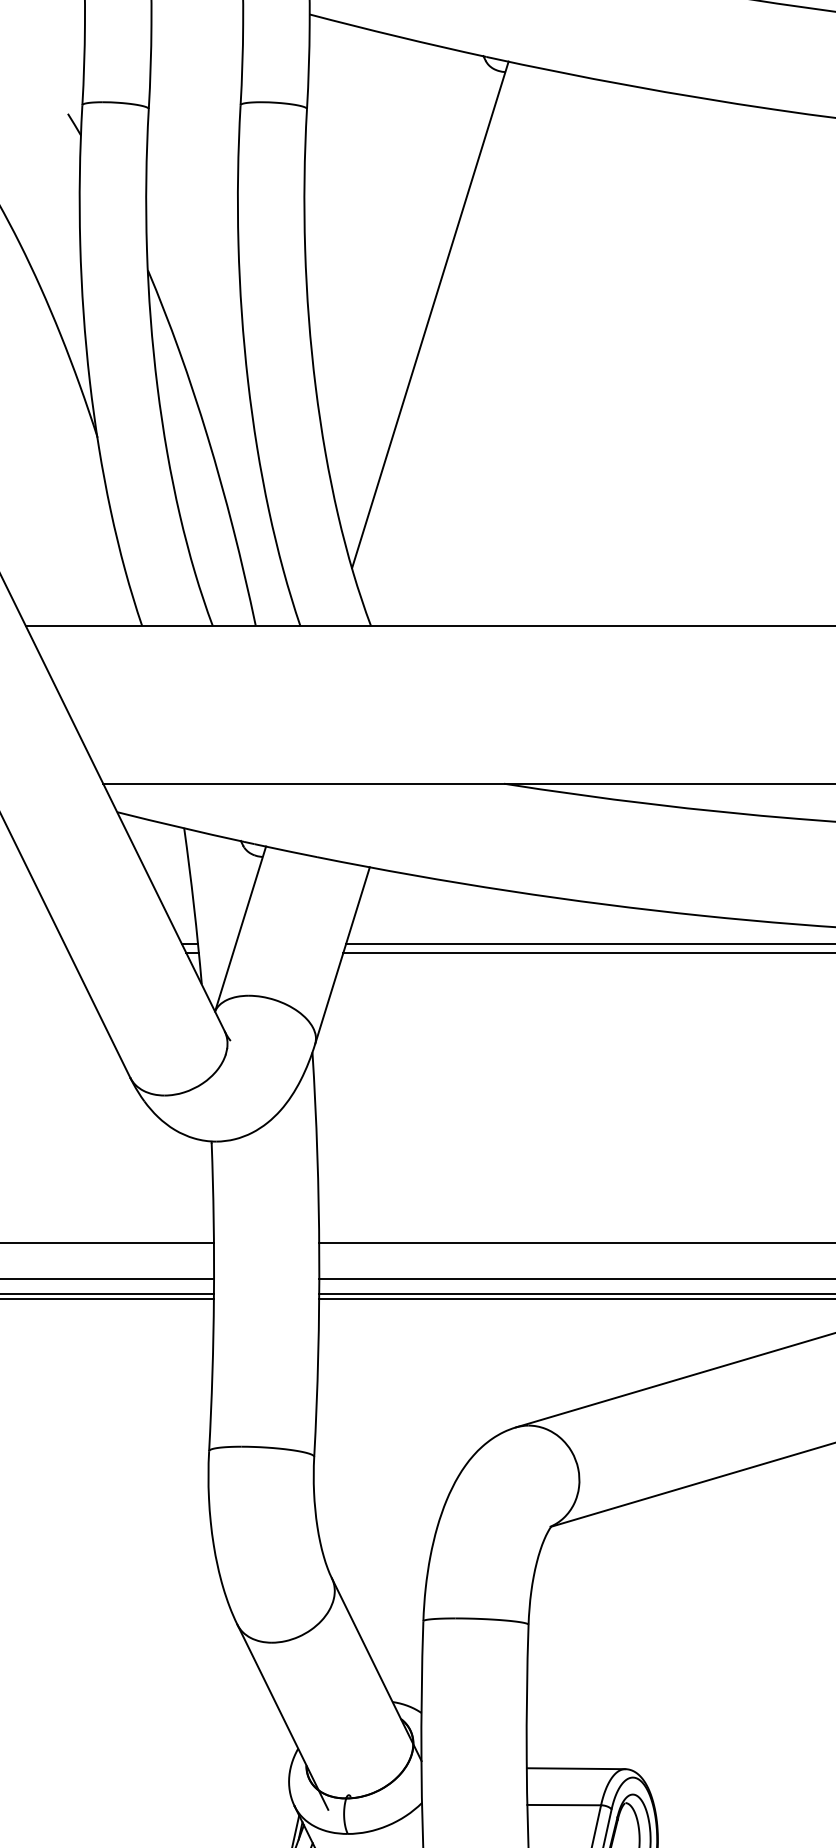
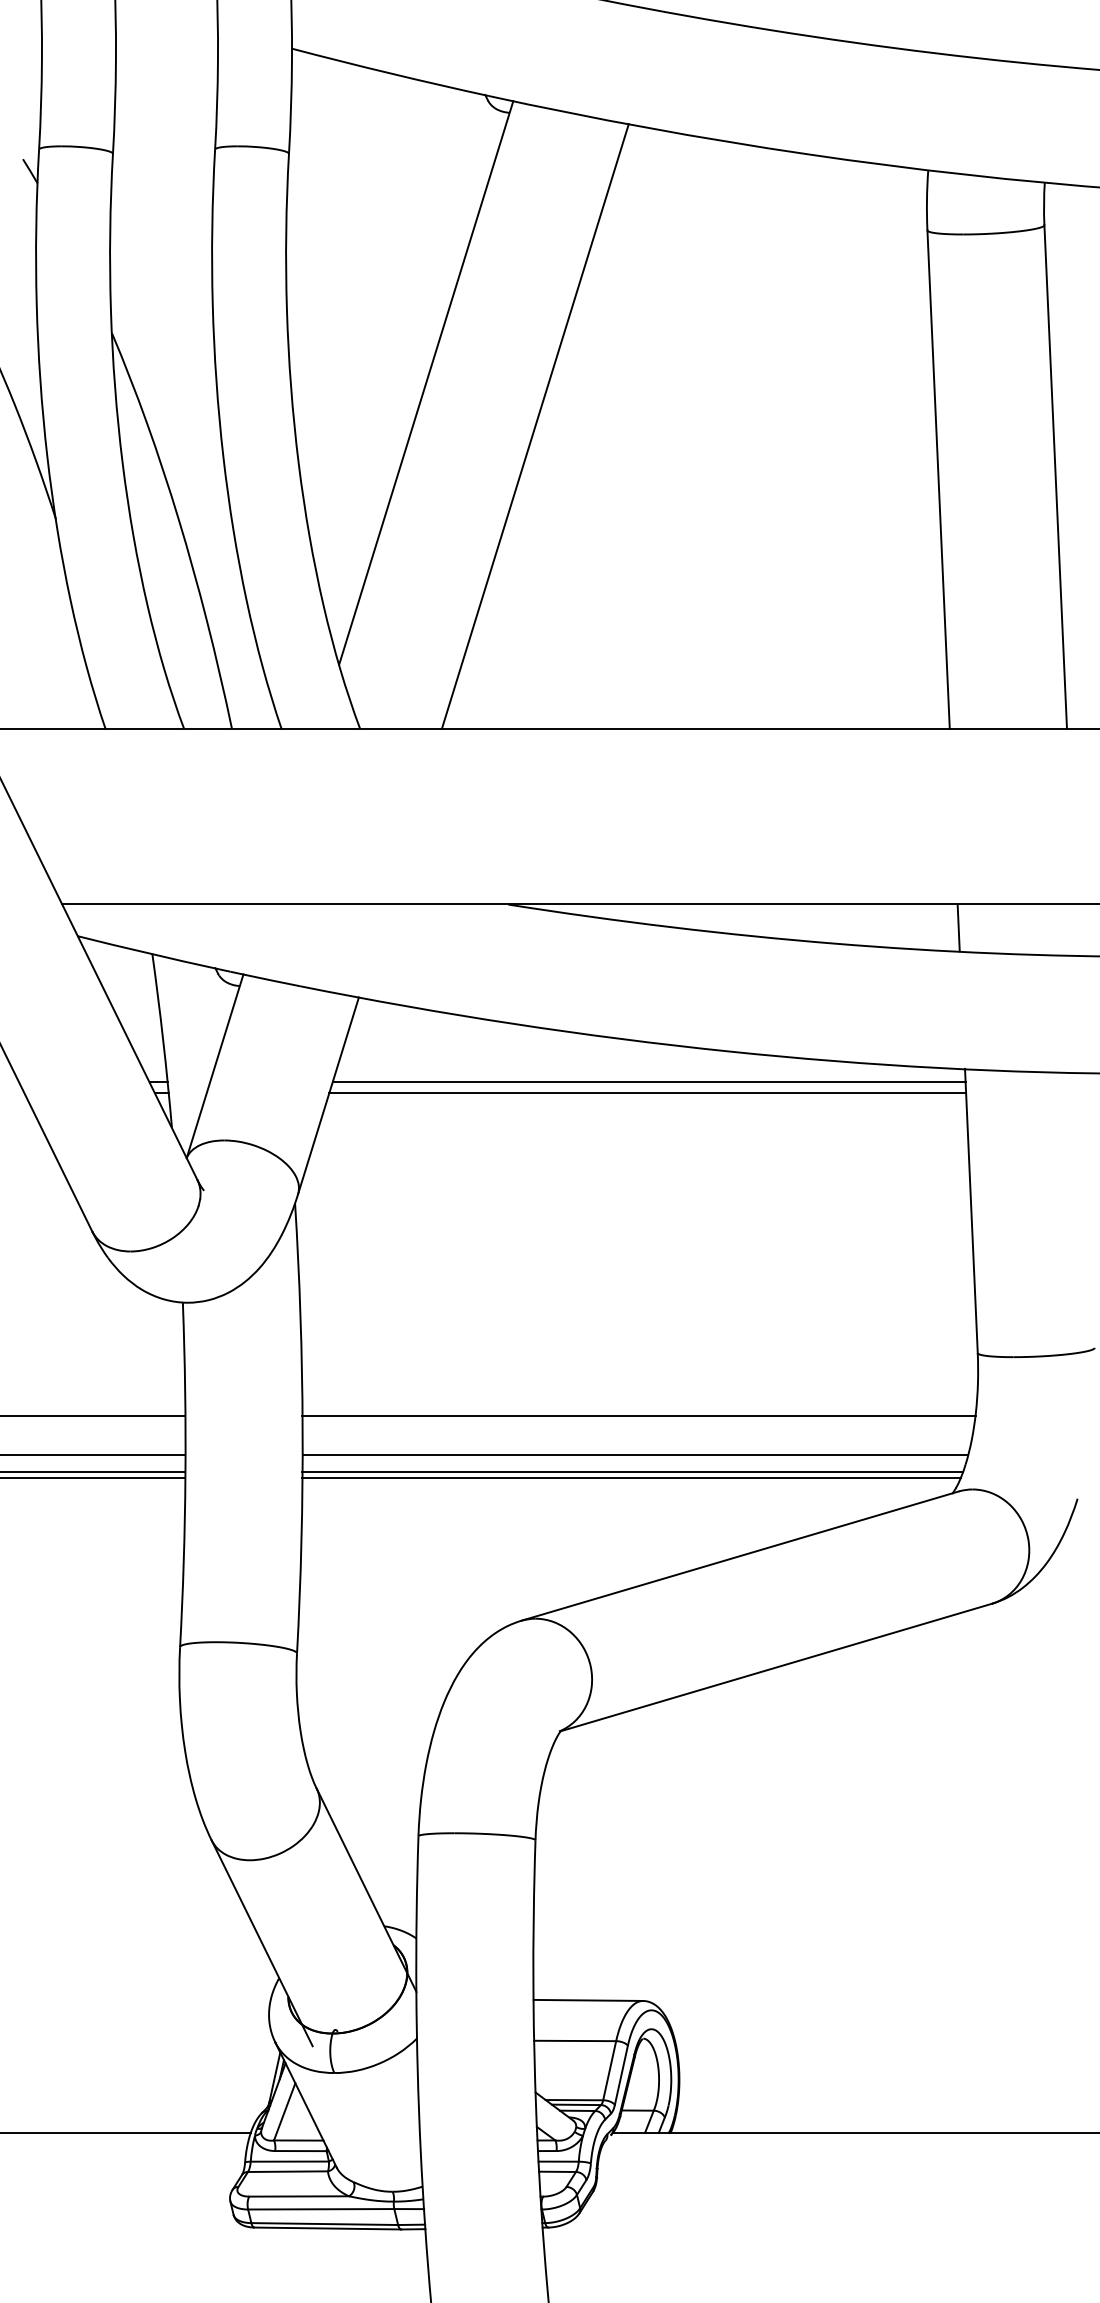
line: (527, 354) -> (534, 426), added

